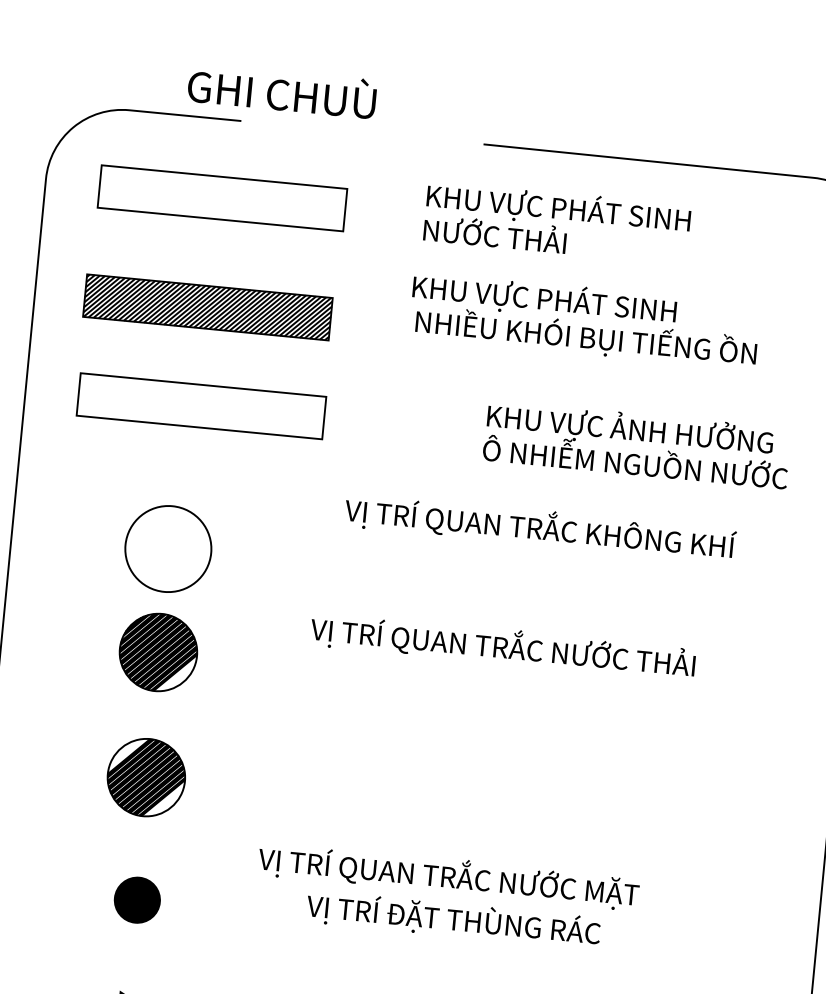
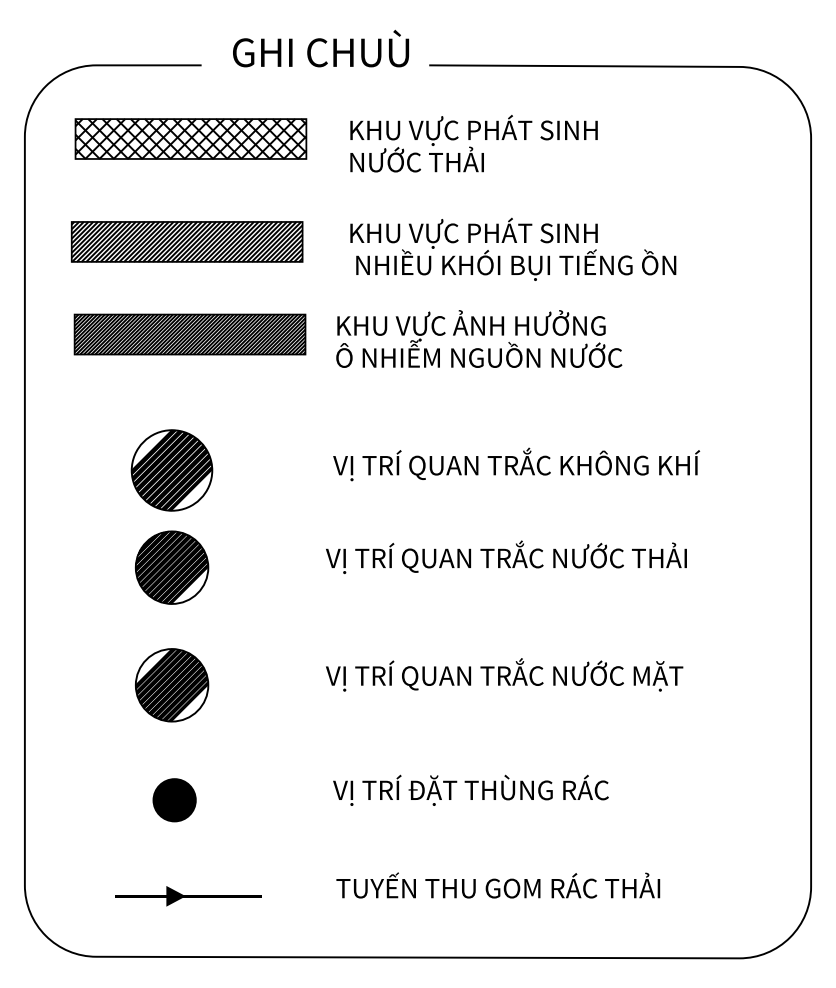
text: (281, 90) -> (320, 48), moved
hatch: (222, 197) -> (190, 138), added
text: (556, 222) -> (473, 143), moved
text: (585, 319) -> (513, 248), moved
hatch: (200, 406) -> (189, 334), added
text: (637, 443) -> (479, 338), moved
text: (540, 527) -> (516, 464), moved
hatch: (167, 549) -> (171, 470), added
text: (503, 645) -> (506, 556), moved
text: (448, 875) -> (504, 674), moved

